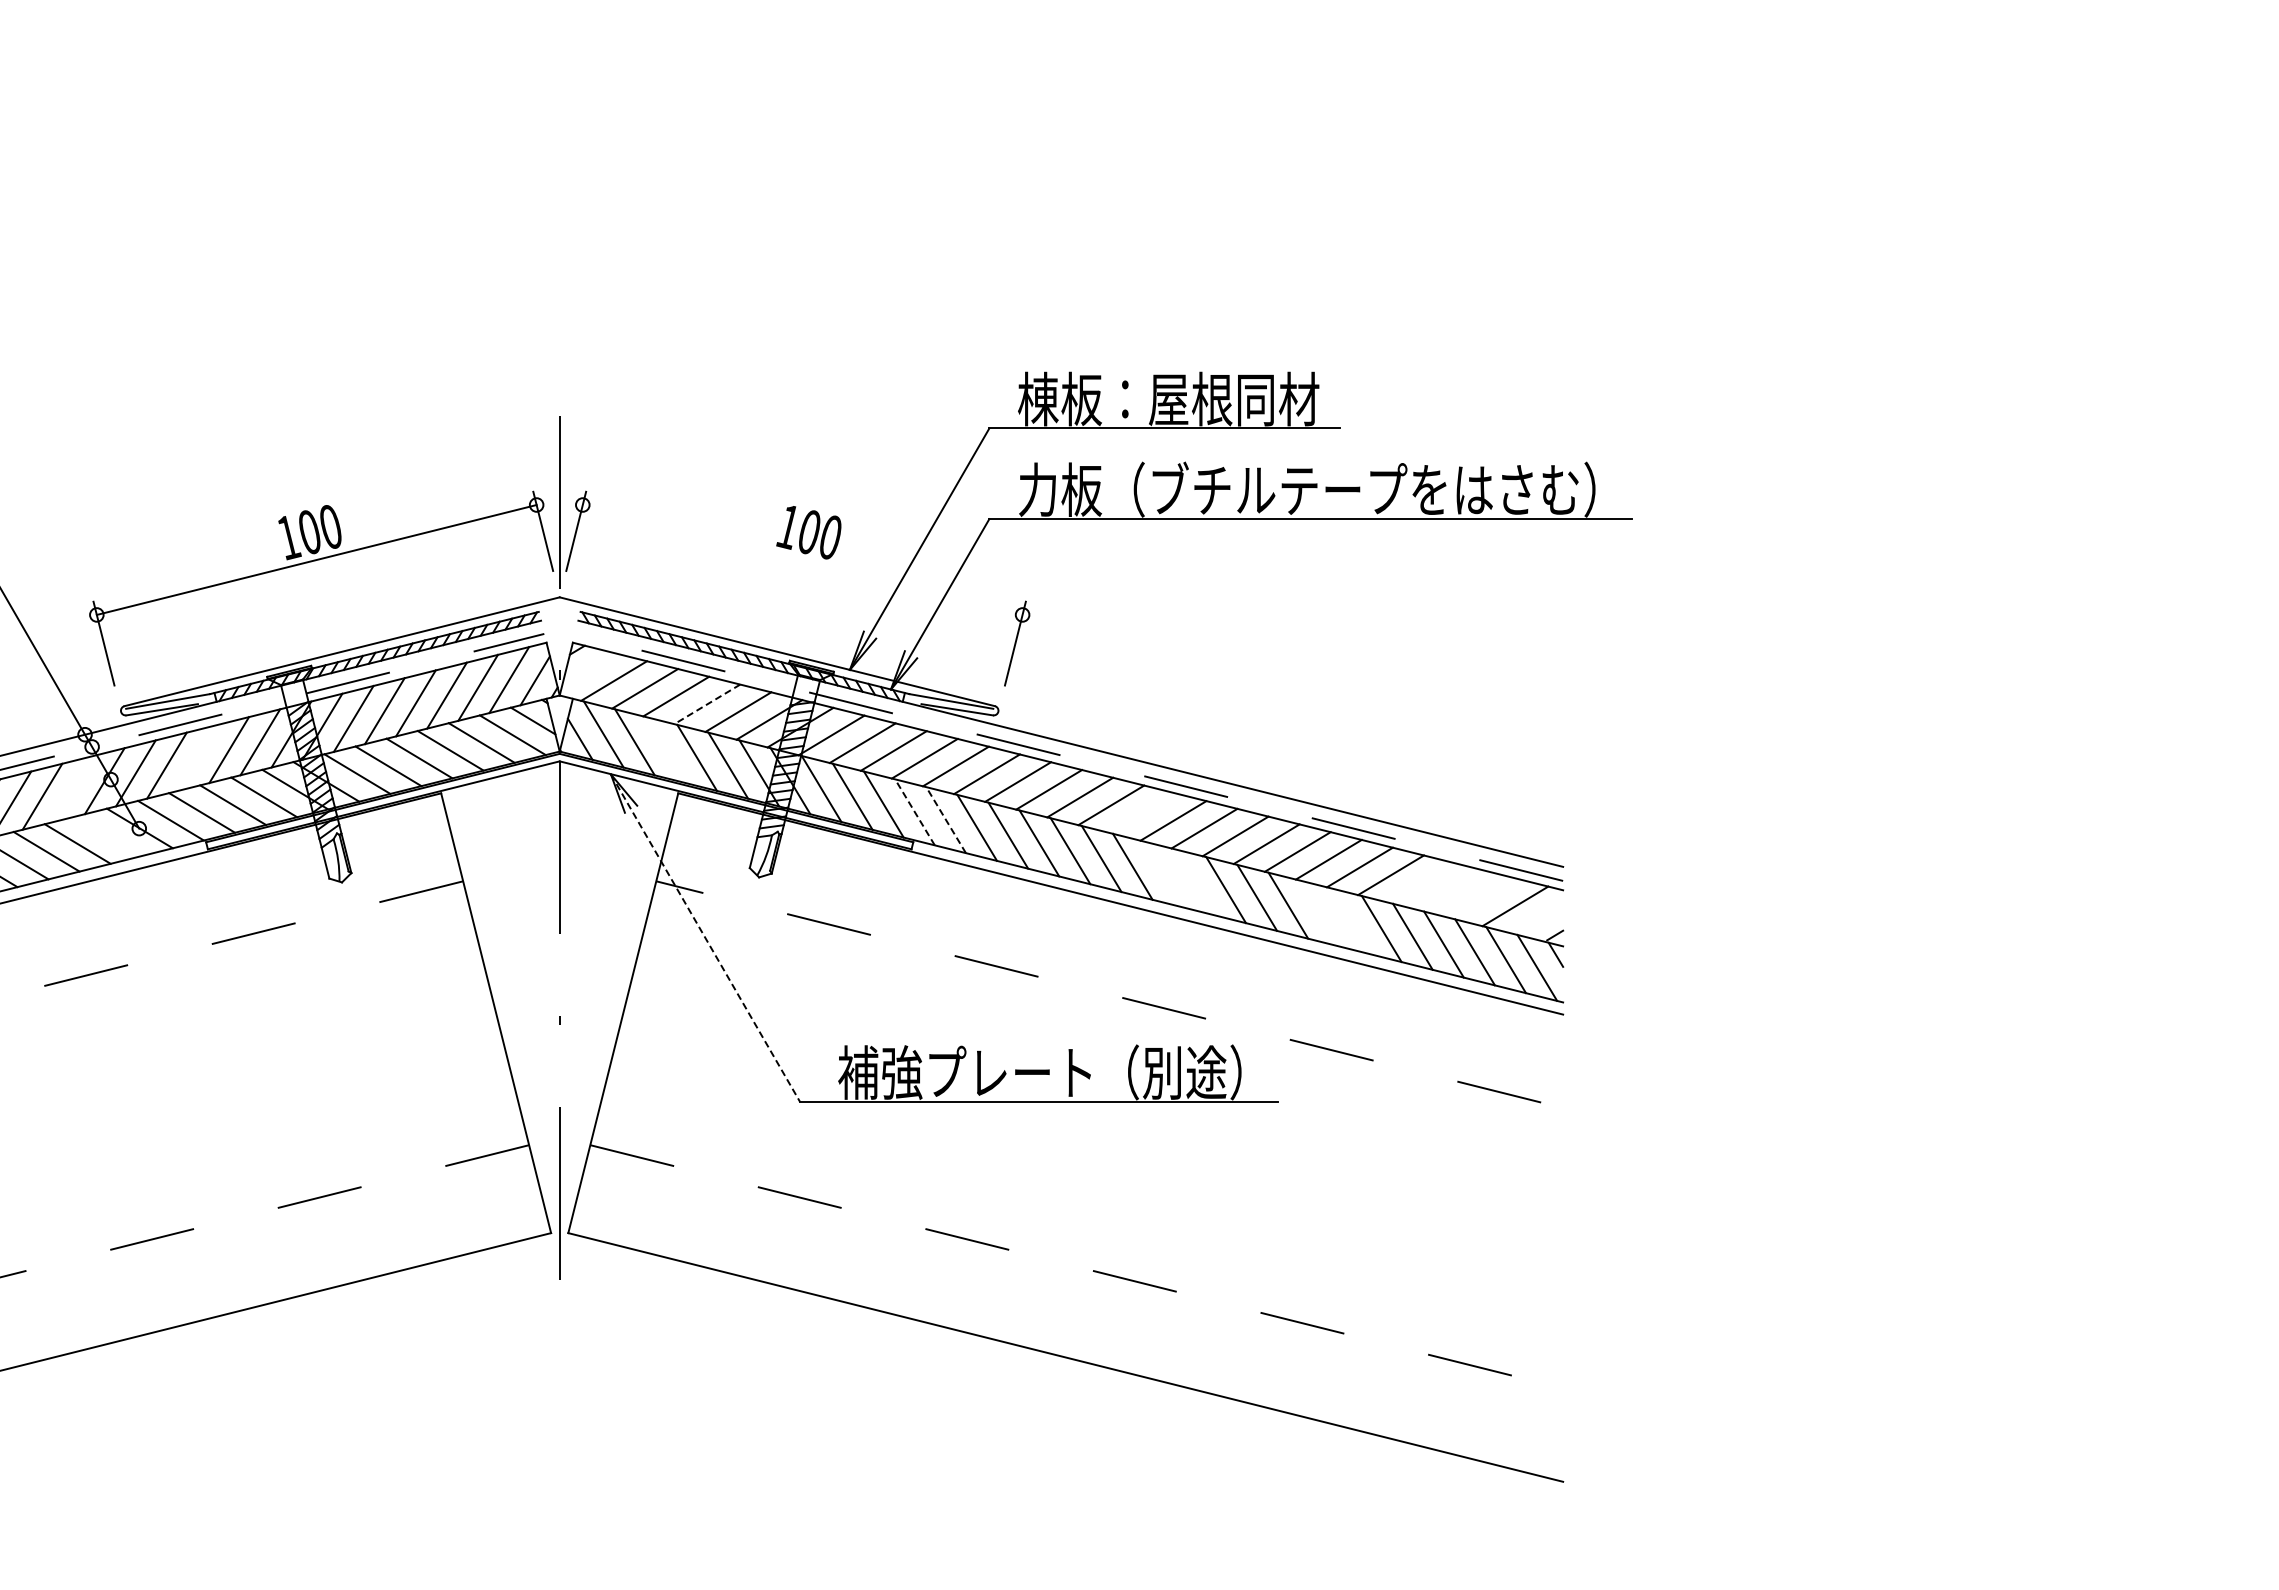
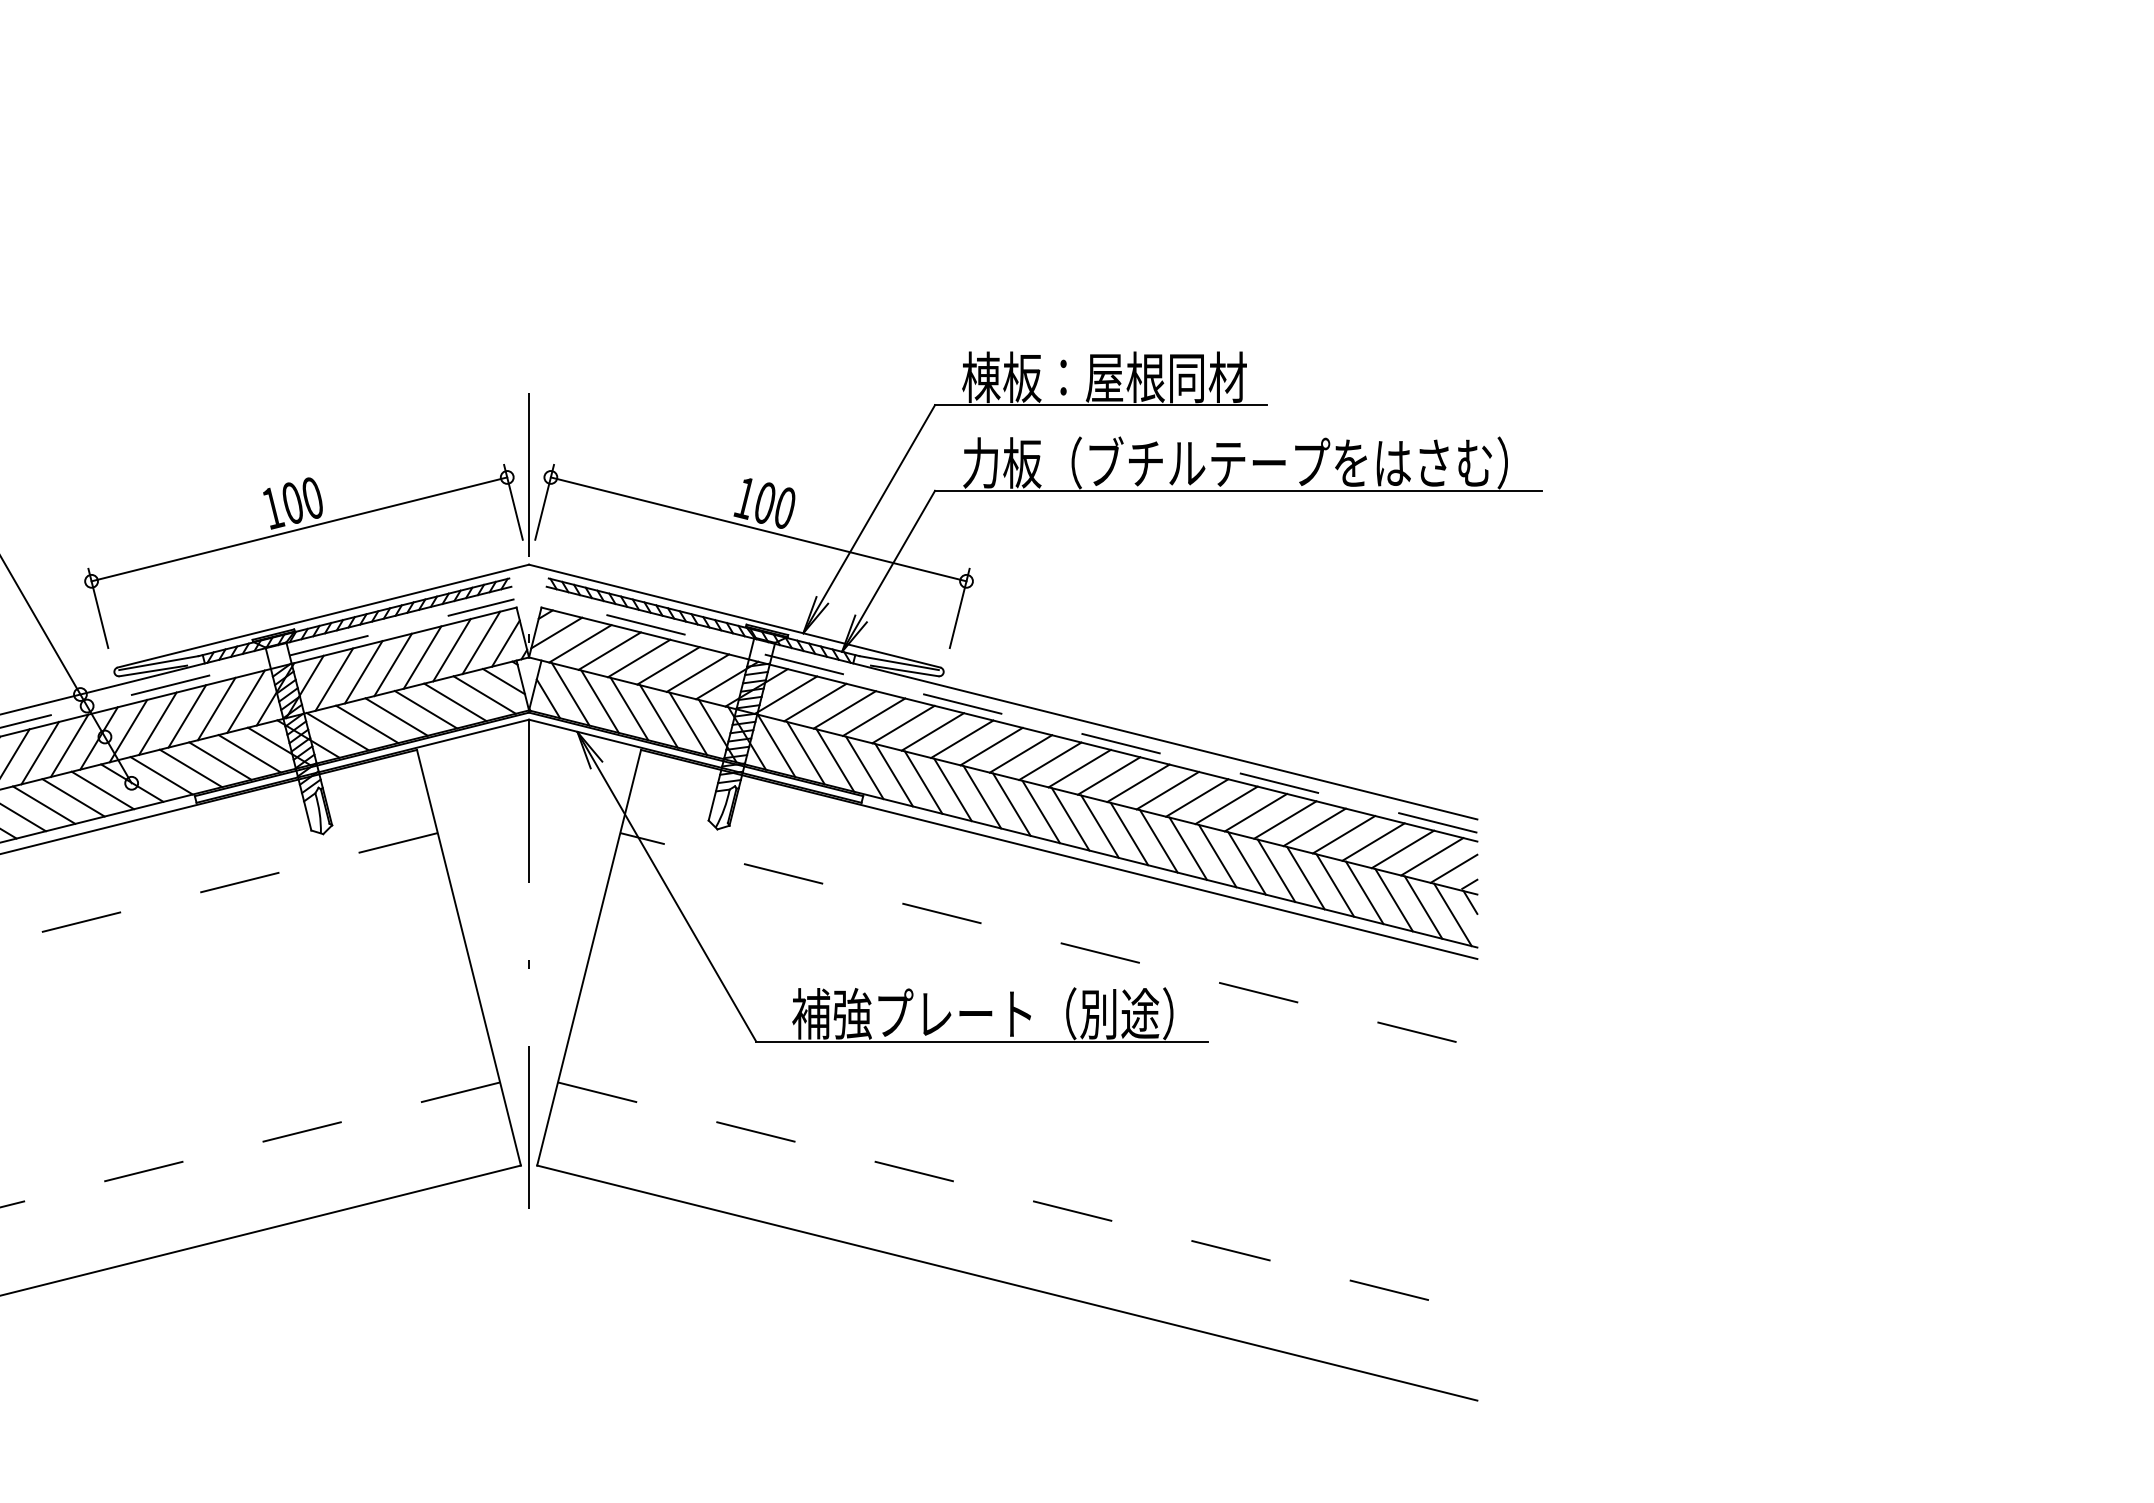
line: (802, 559) -> (758, 528), added
line: (588, 669) -> (556, 632), added
line: (706, 704) -> (667, 665), dashed -> solid
line: (665, 750) -> (629, 709), added
line: (197, 757) -> (186, 716), added
line: (73, 788) -> (69, 745), added
line: (914, 811) -> (864, 767), dashed -> solid
line: (1142, 812) -> (1079, 768), added
line: (946, 820) -> (894, 775), dashed -> solid
line: (108, 836) -> (102, 790), added
line: (1163, 874) -> (1099, 826), added
line: (1194, 882) -> (1128, 834), added
line: (1422, 882) -> (1344, 834), added
line: (1453, 890) -> (1373, 841), added
line: (1484, 898) -> (1403, 849), added
line: (1319, 913) -> (1247, 863), added
line: (1538, 918) -> (1454, 868), added
line: (1350, 921) -> (1276, 871), added
line: (705, 938) -> (666, 887), dashed -> solid

